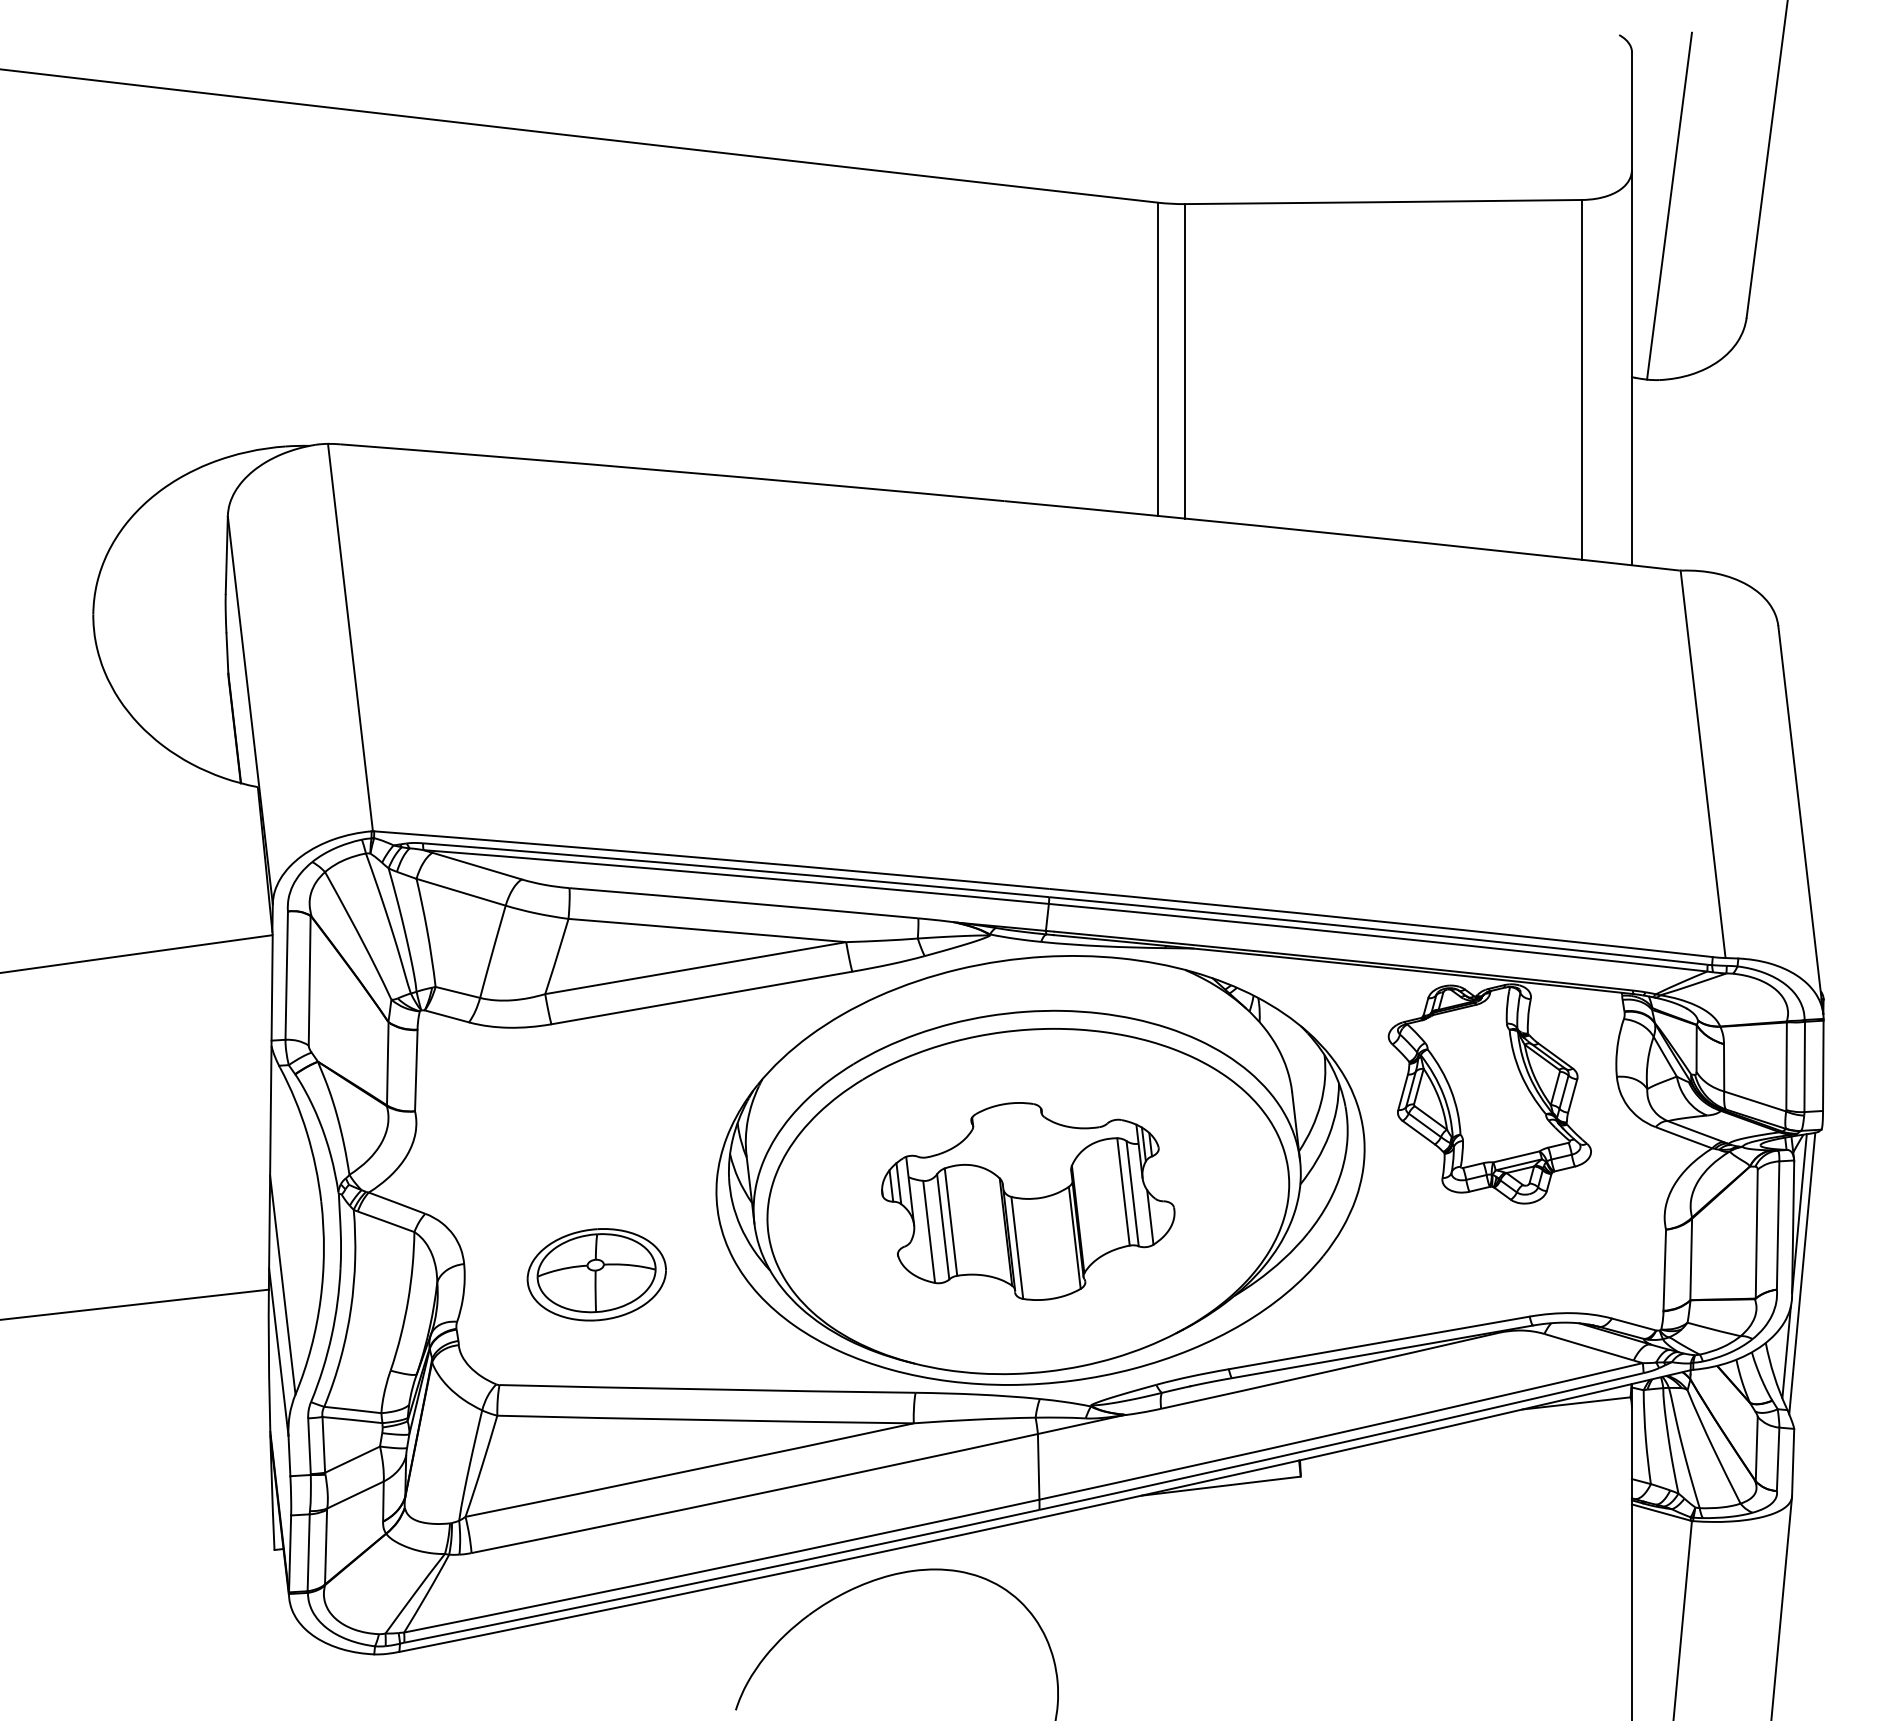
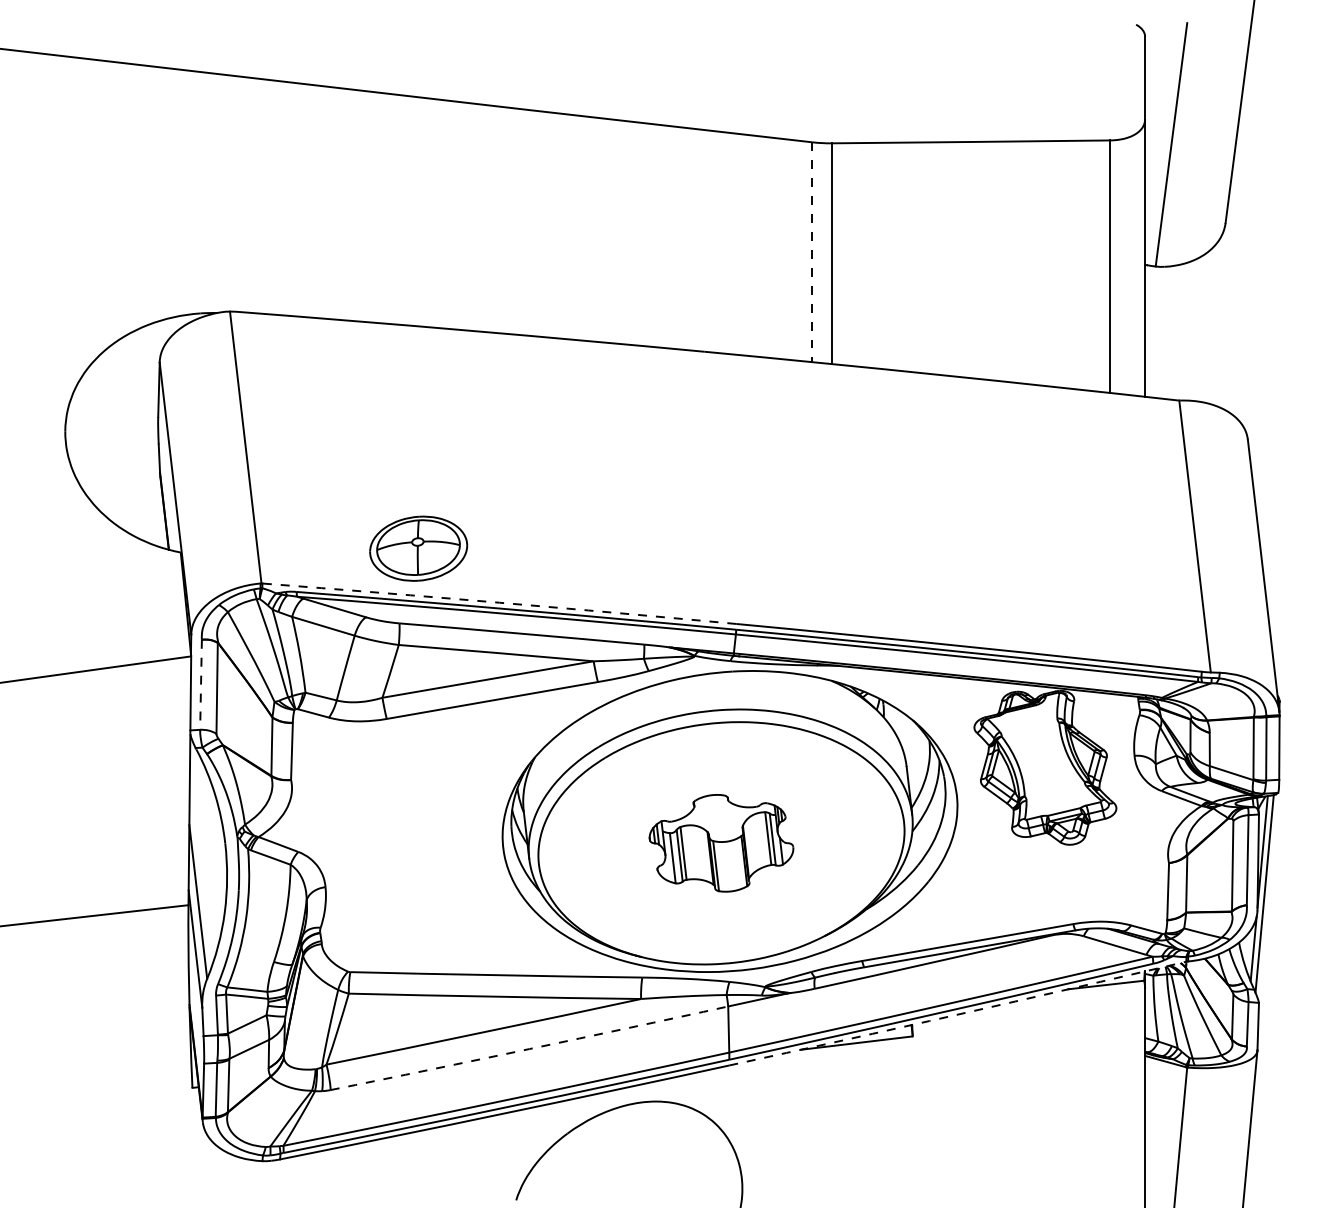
line: (1157, 359) -> (812, 252), solid -> dashed
arc: (711, 858) -> (499, 602), solid -> dashed
line: (286, 976) -> (200, 685), solid -> dashed
part: (1028, 1201) -> (721, 843), size x0.7
part: (596, 1274) -> (418, 548), moved
arc: (1365, 1445) -> (958, 1014), solid -> dashed
arc: (754, 1494) -> (529, 1048), solid -> dashed

